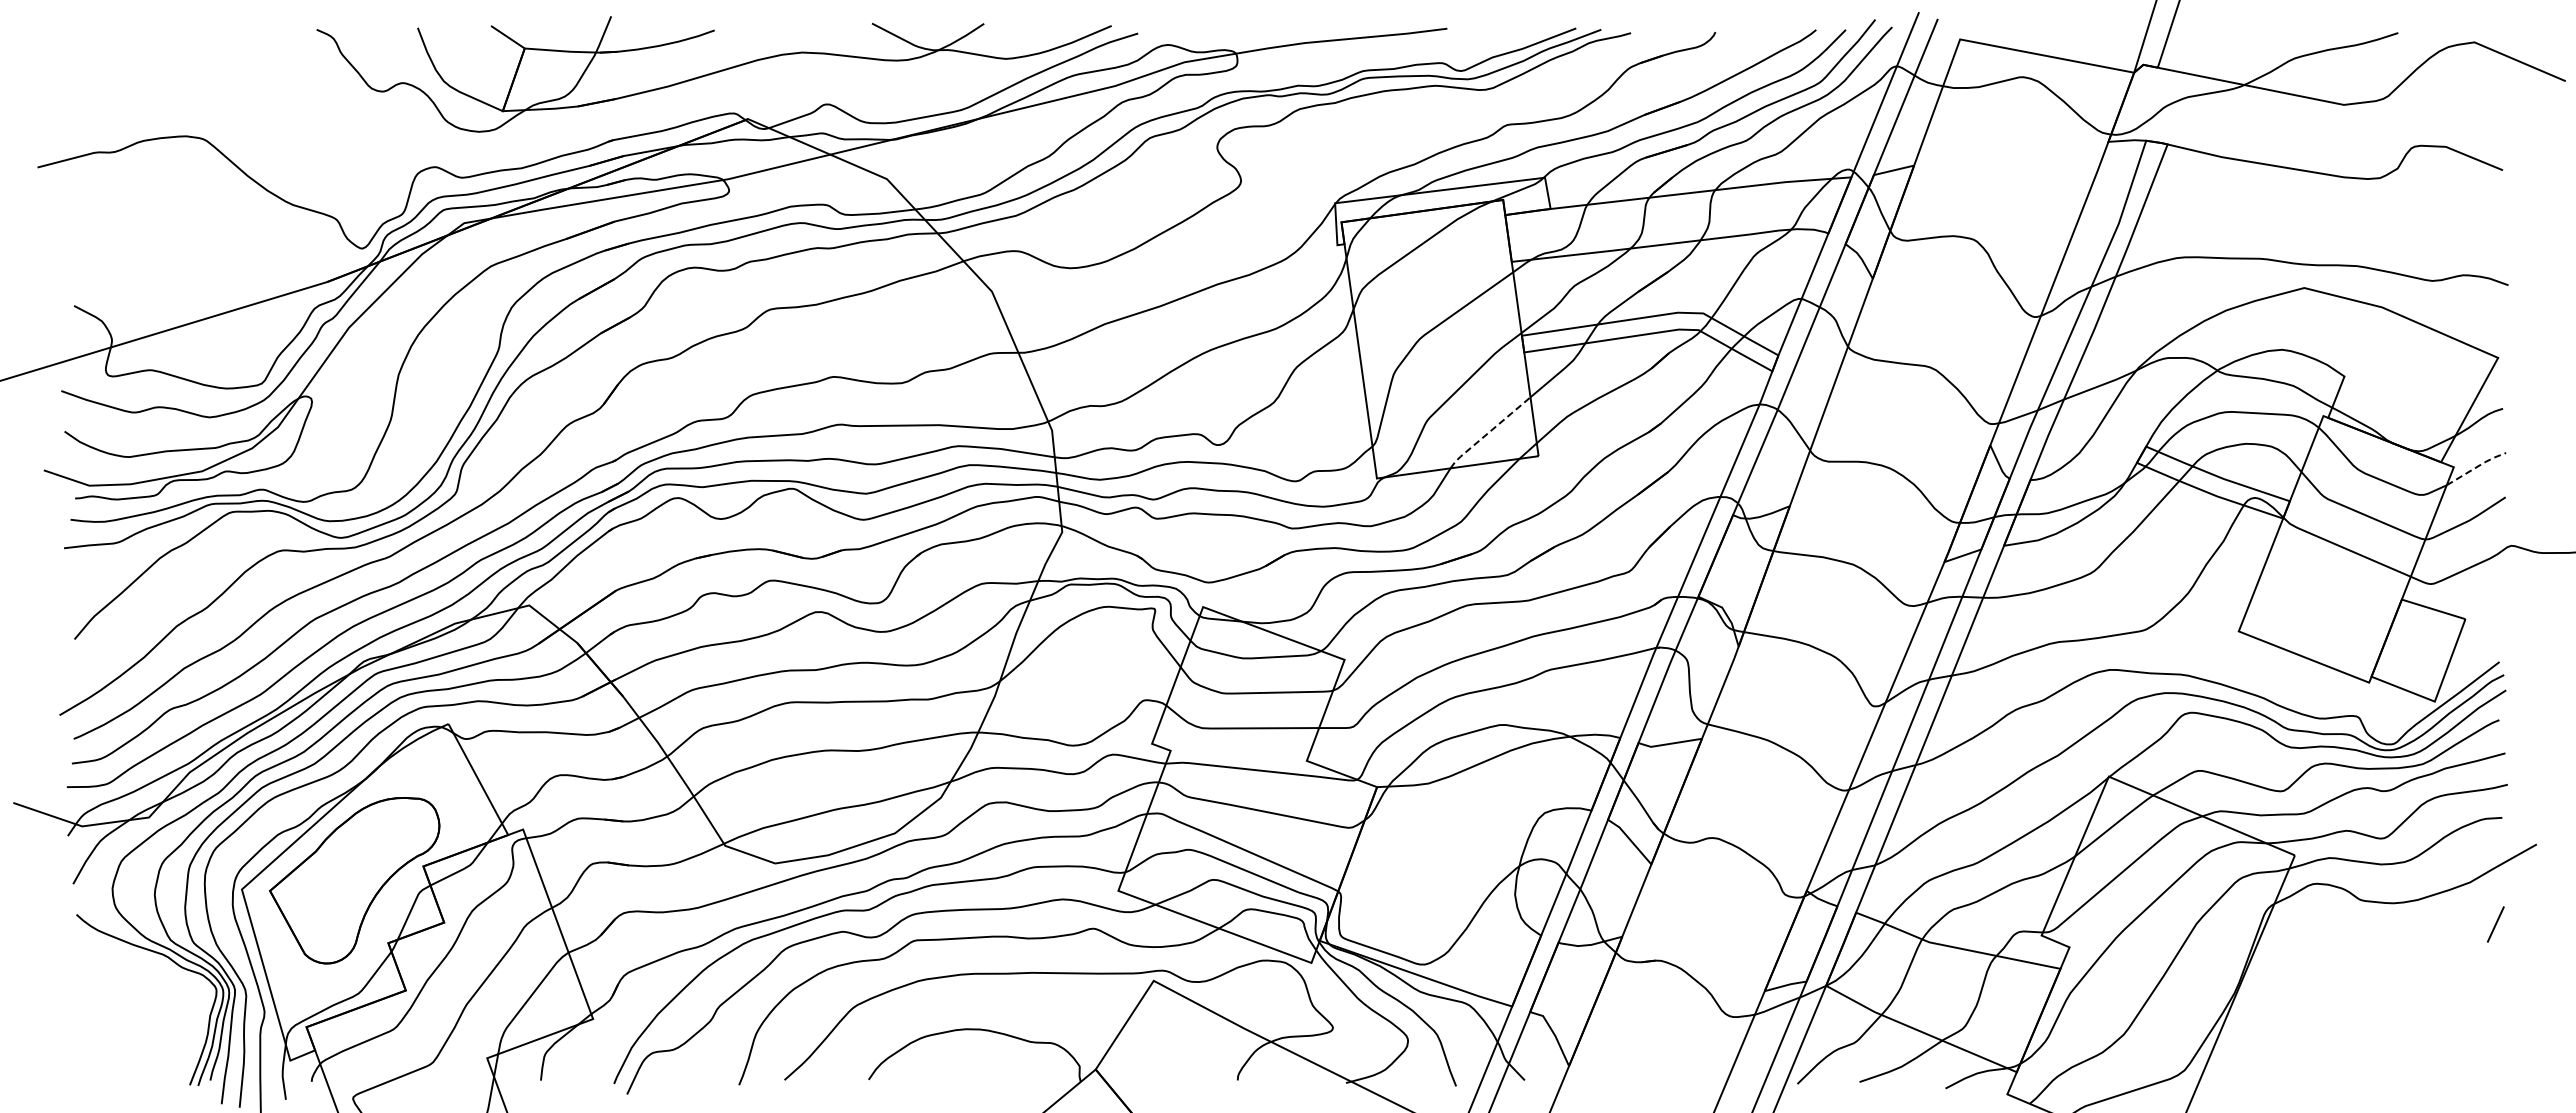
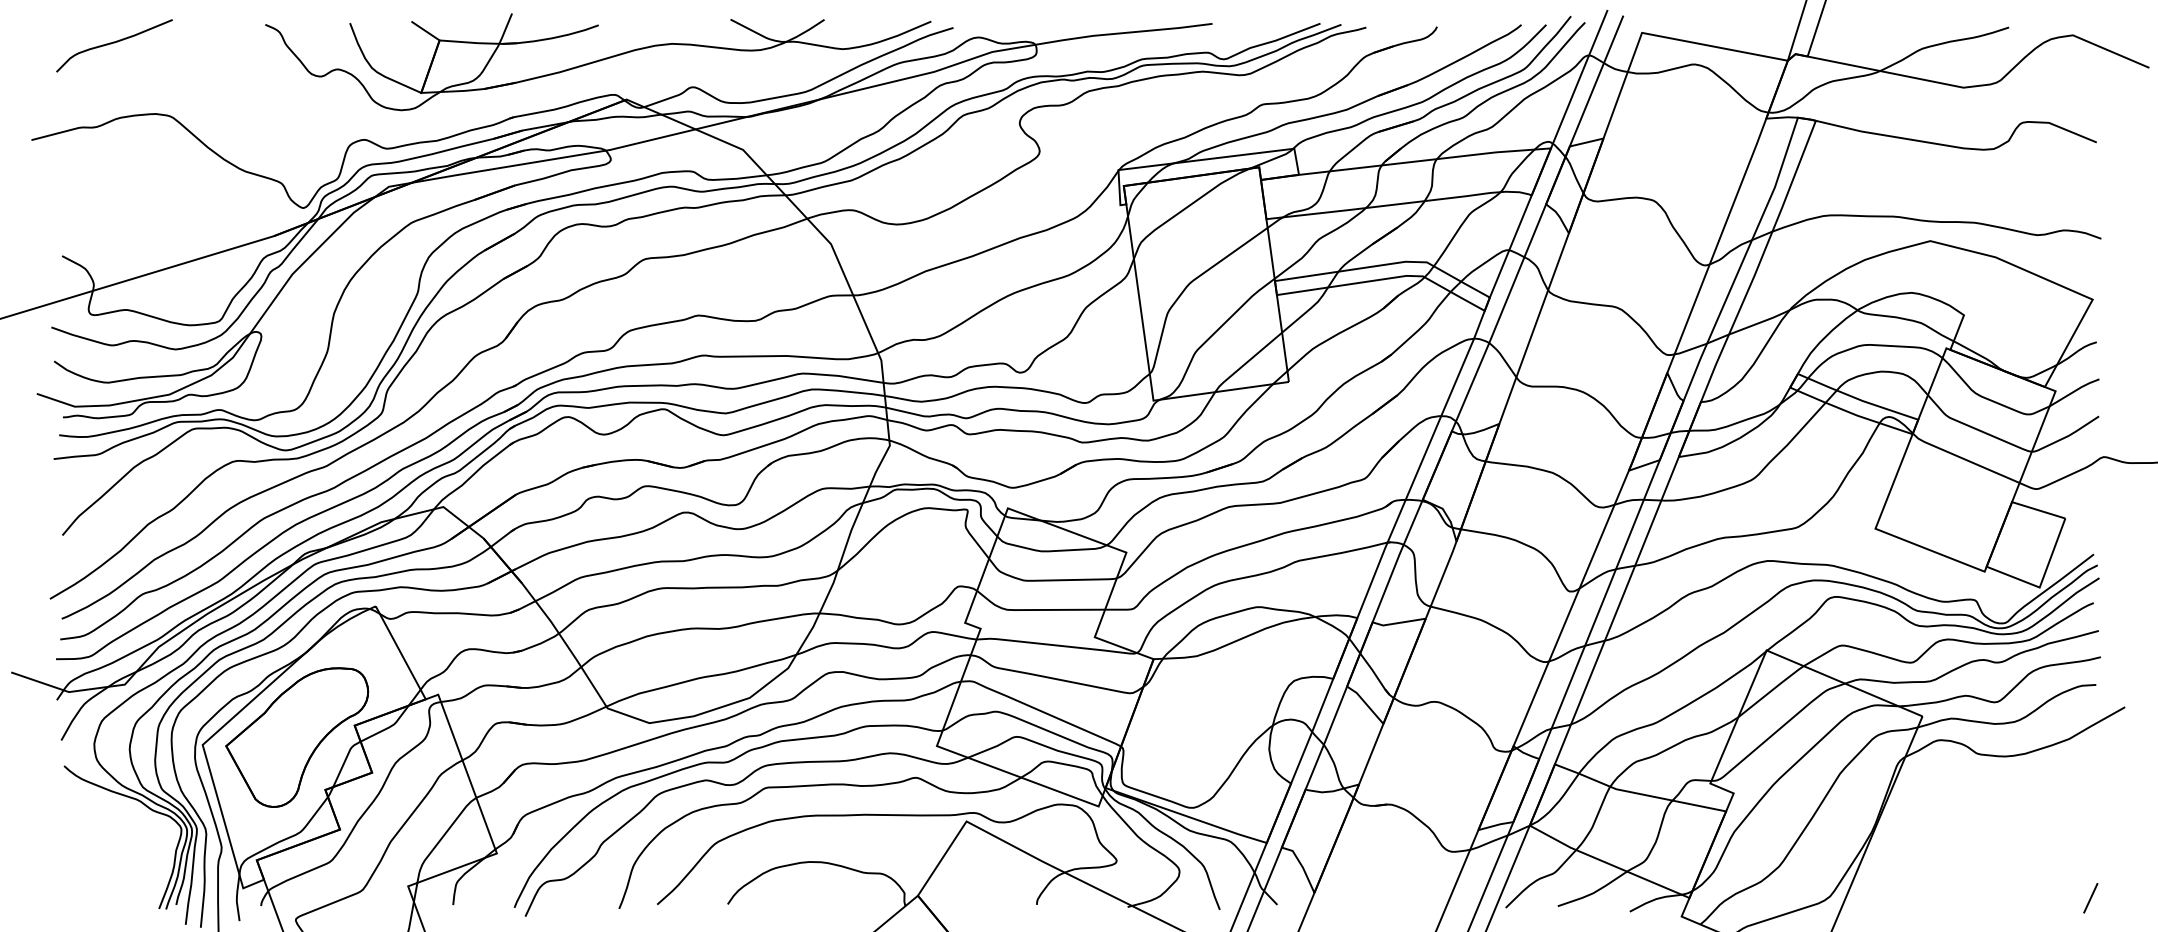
curve: (135, 52) -> (113, 43), added
line: (1488, 432) -> (1246, 362), dashed -> solid
line: (2477, 466) -> (2075, 390), dashed -> solid
line: (2495, 924) -> (2090, 898), moved

